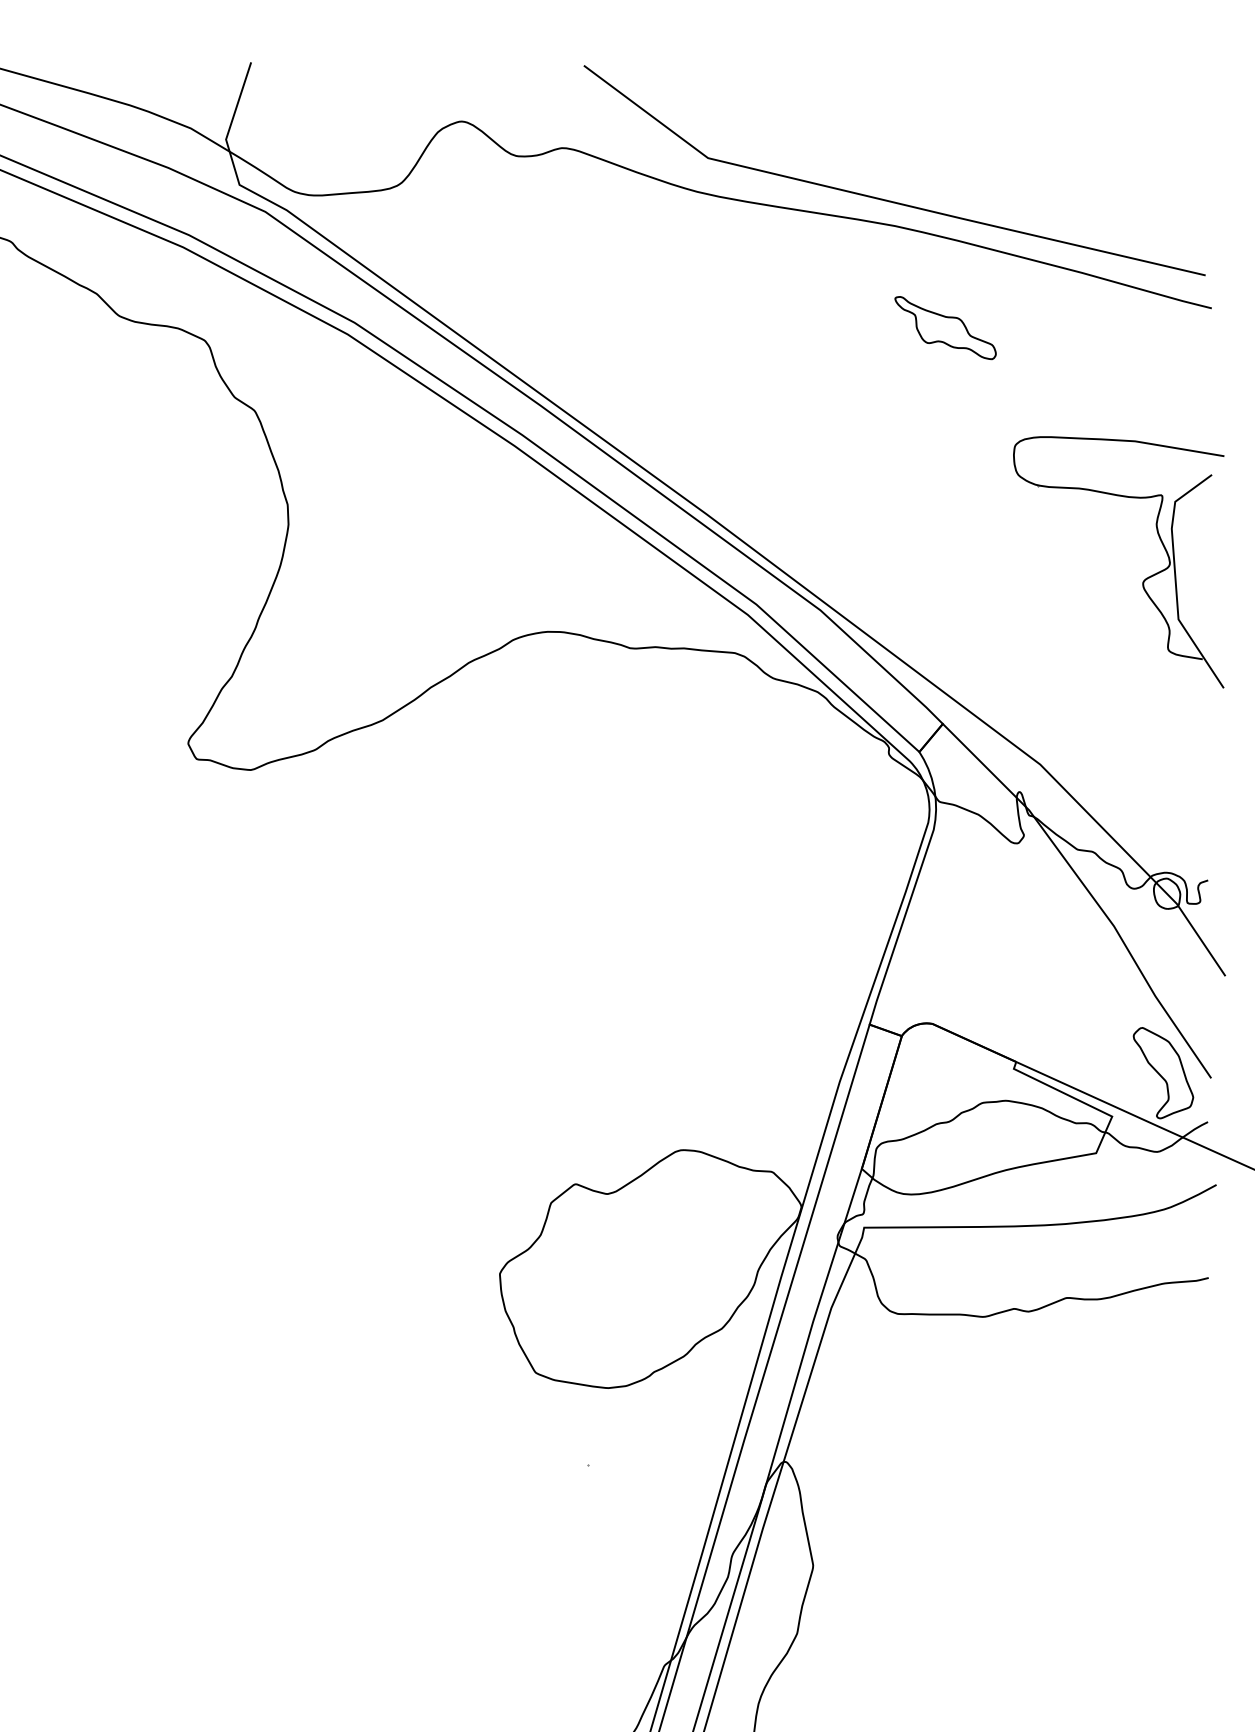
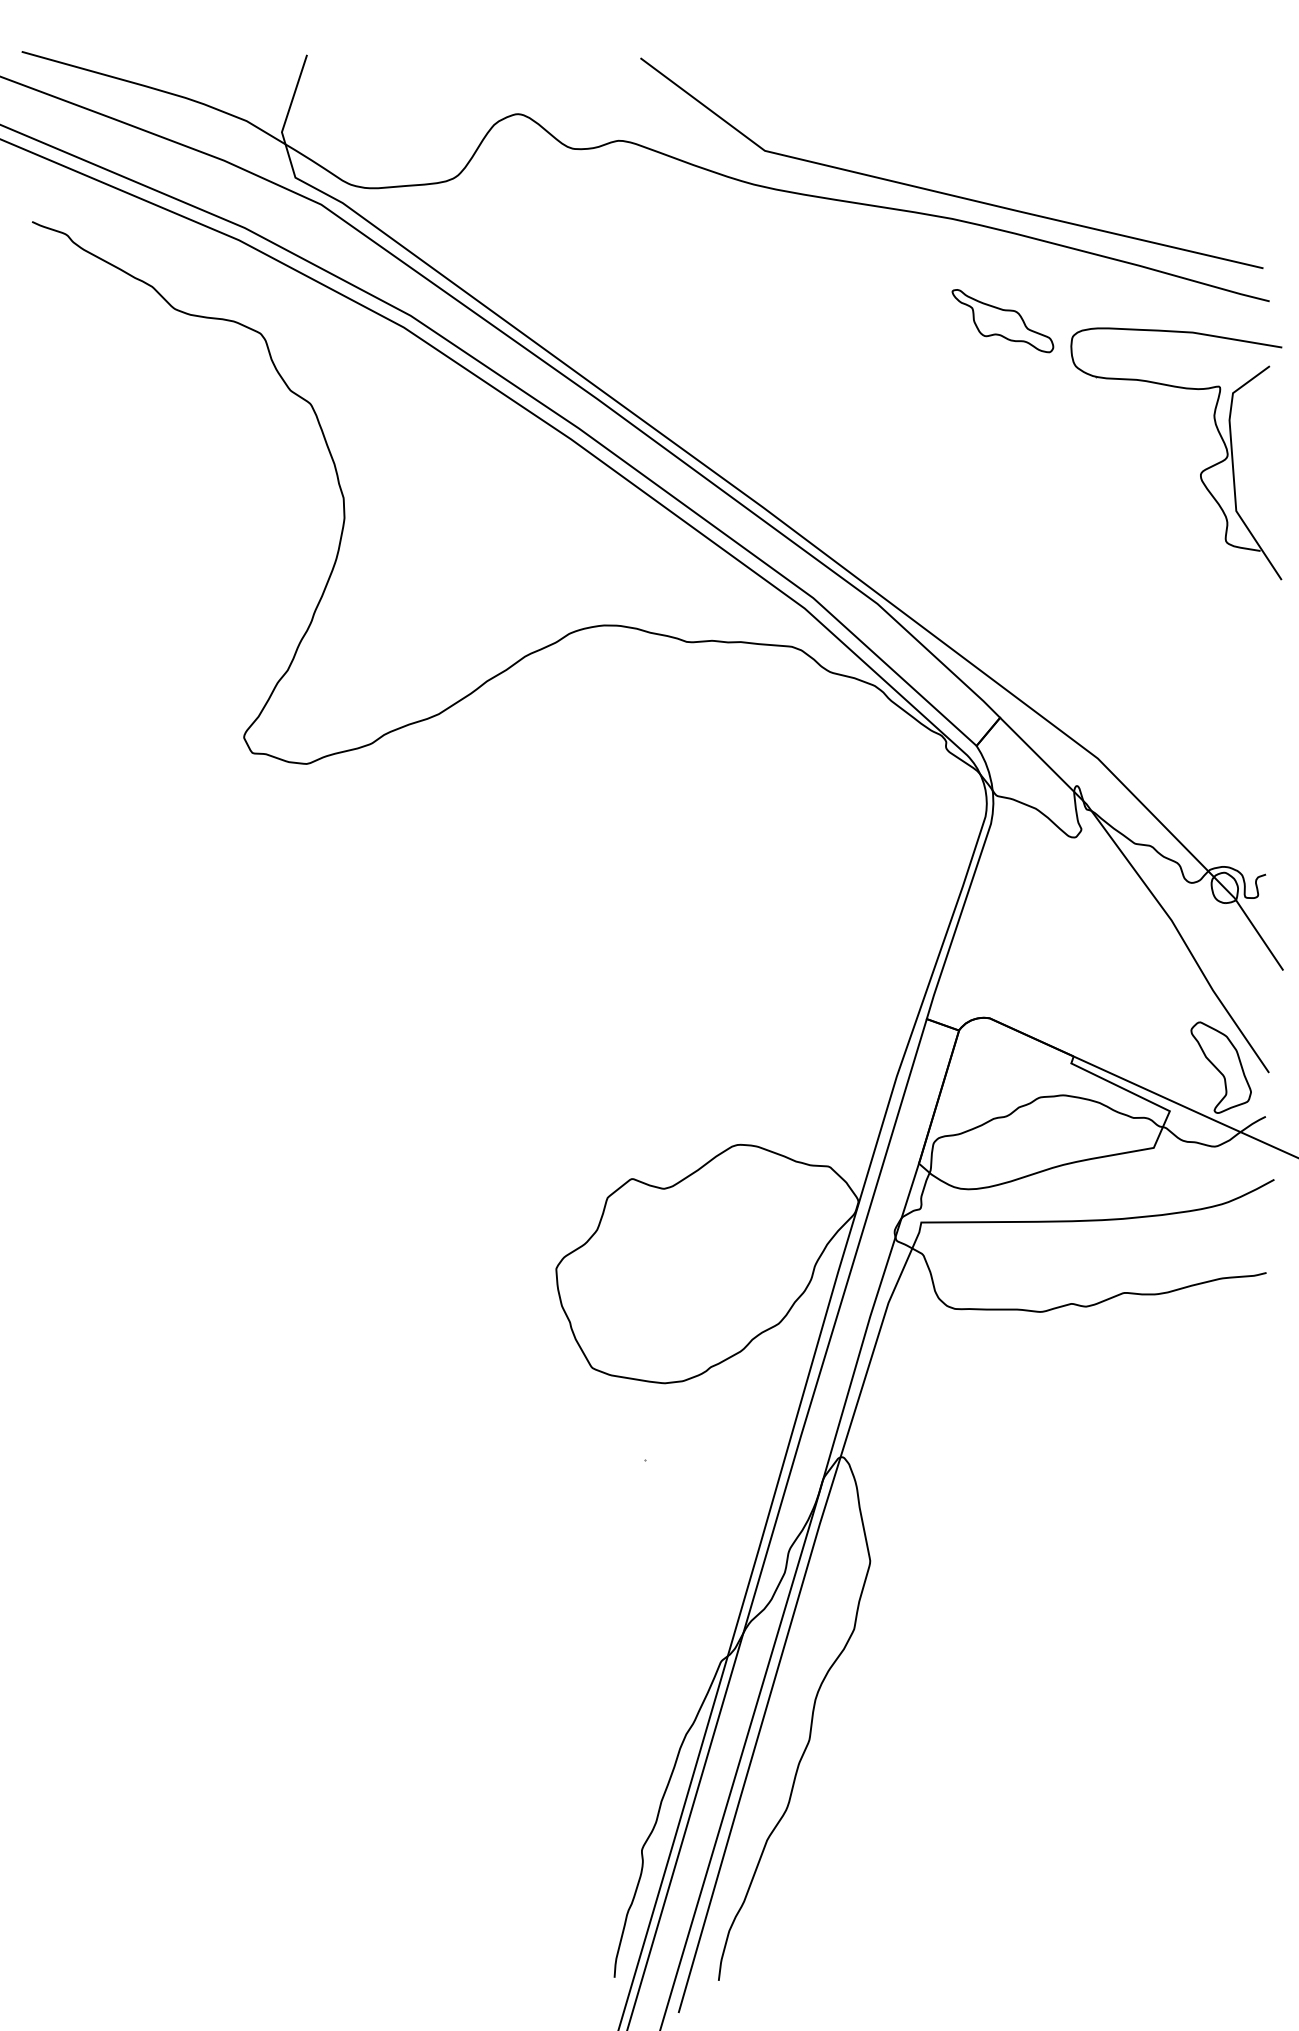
part: (1142, 580) -> (1200, 472), moved

